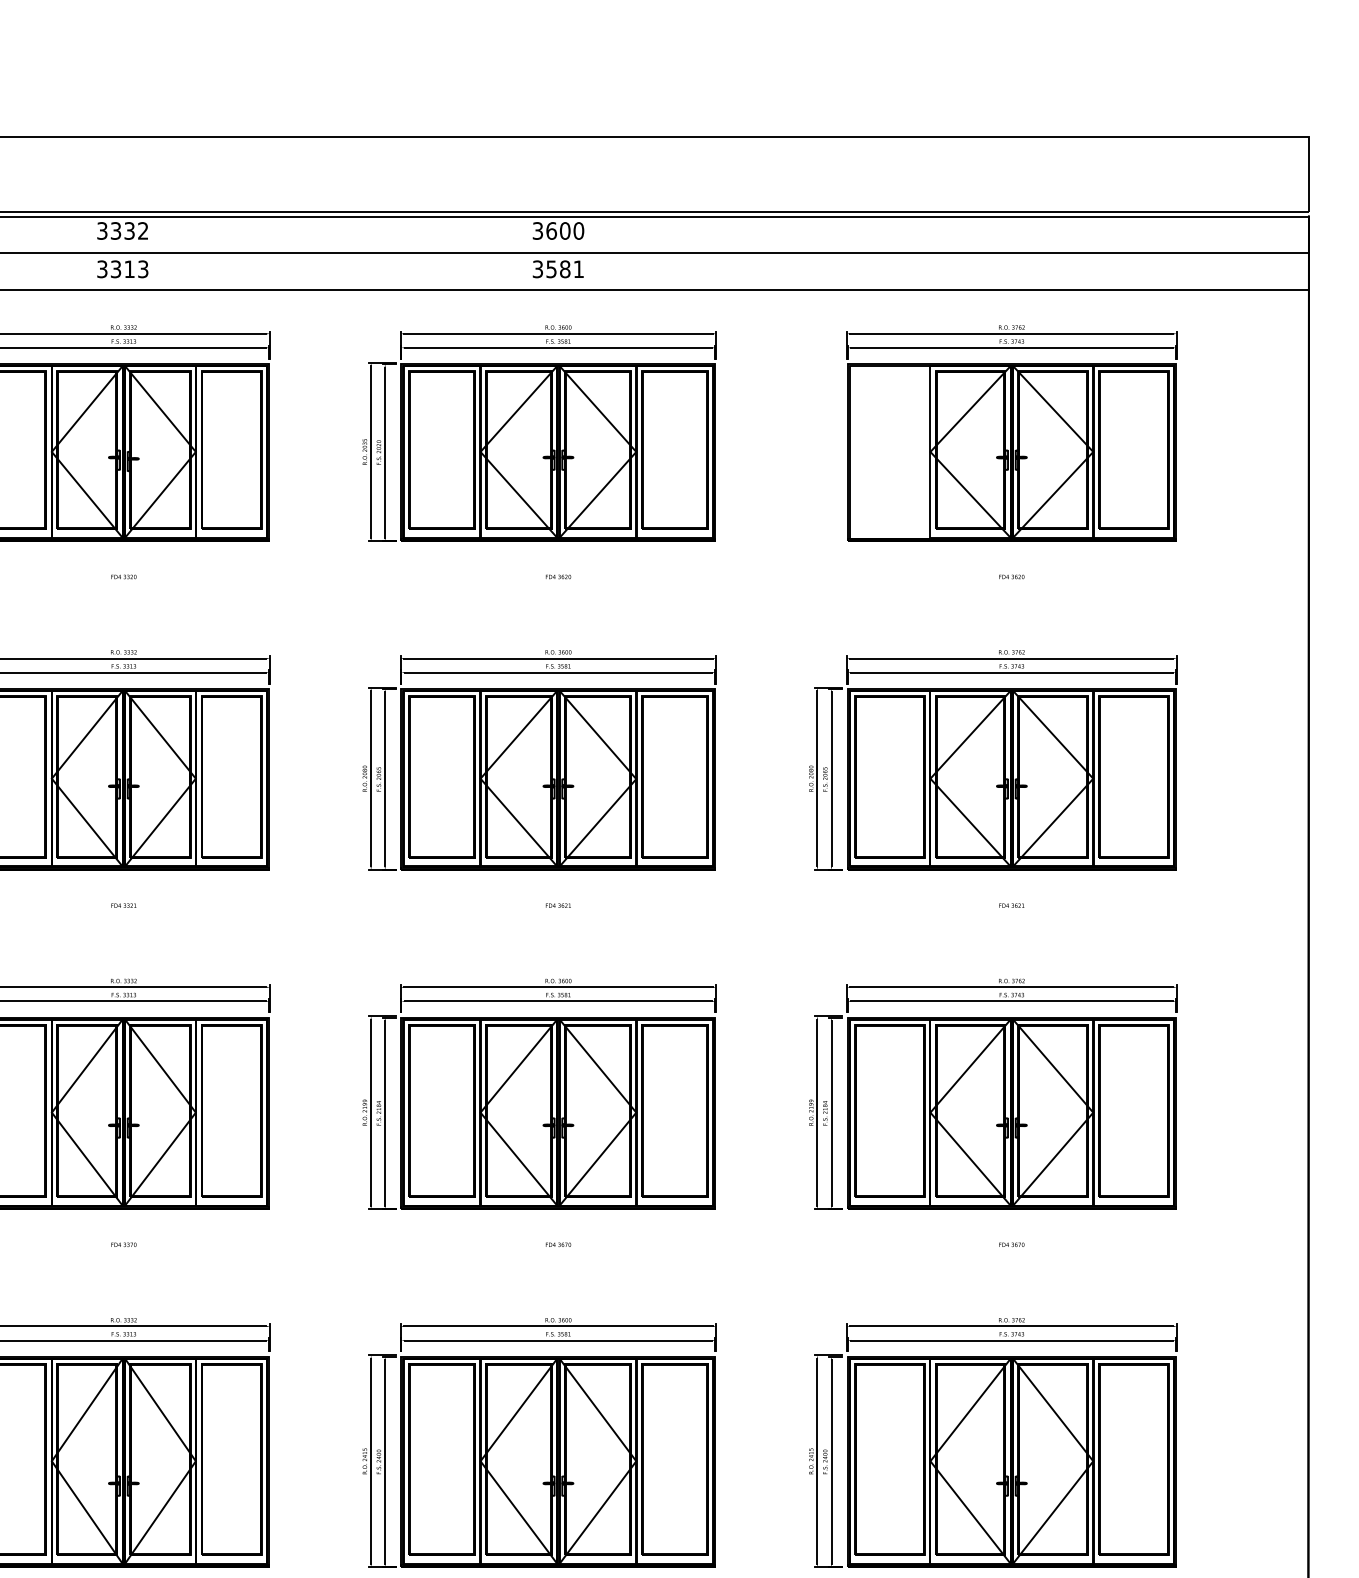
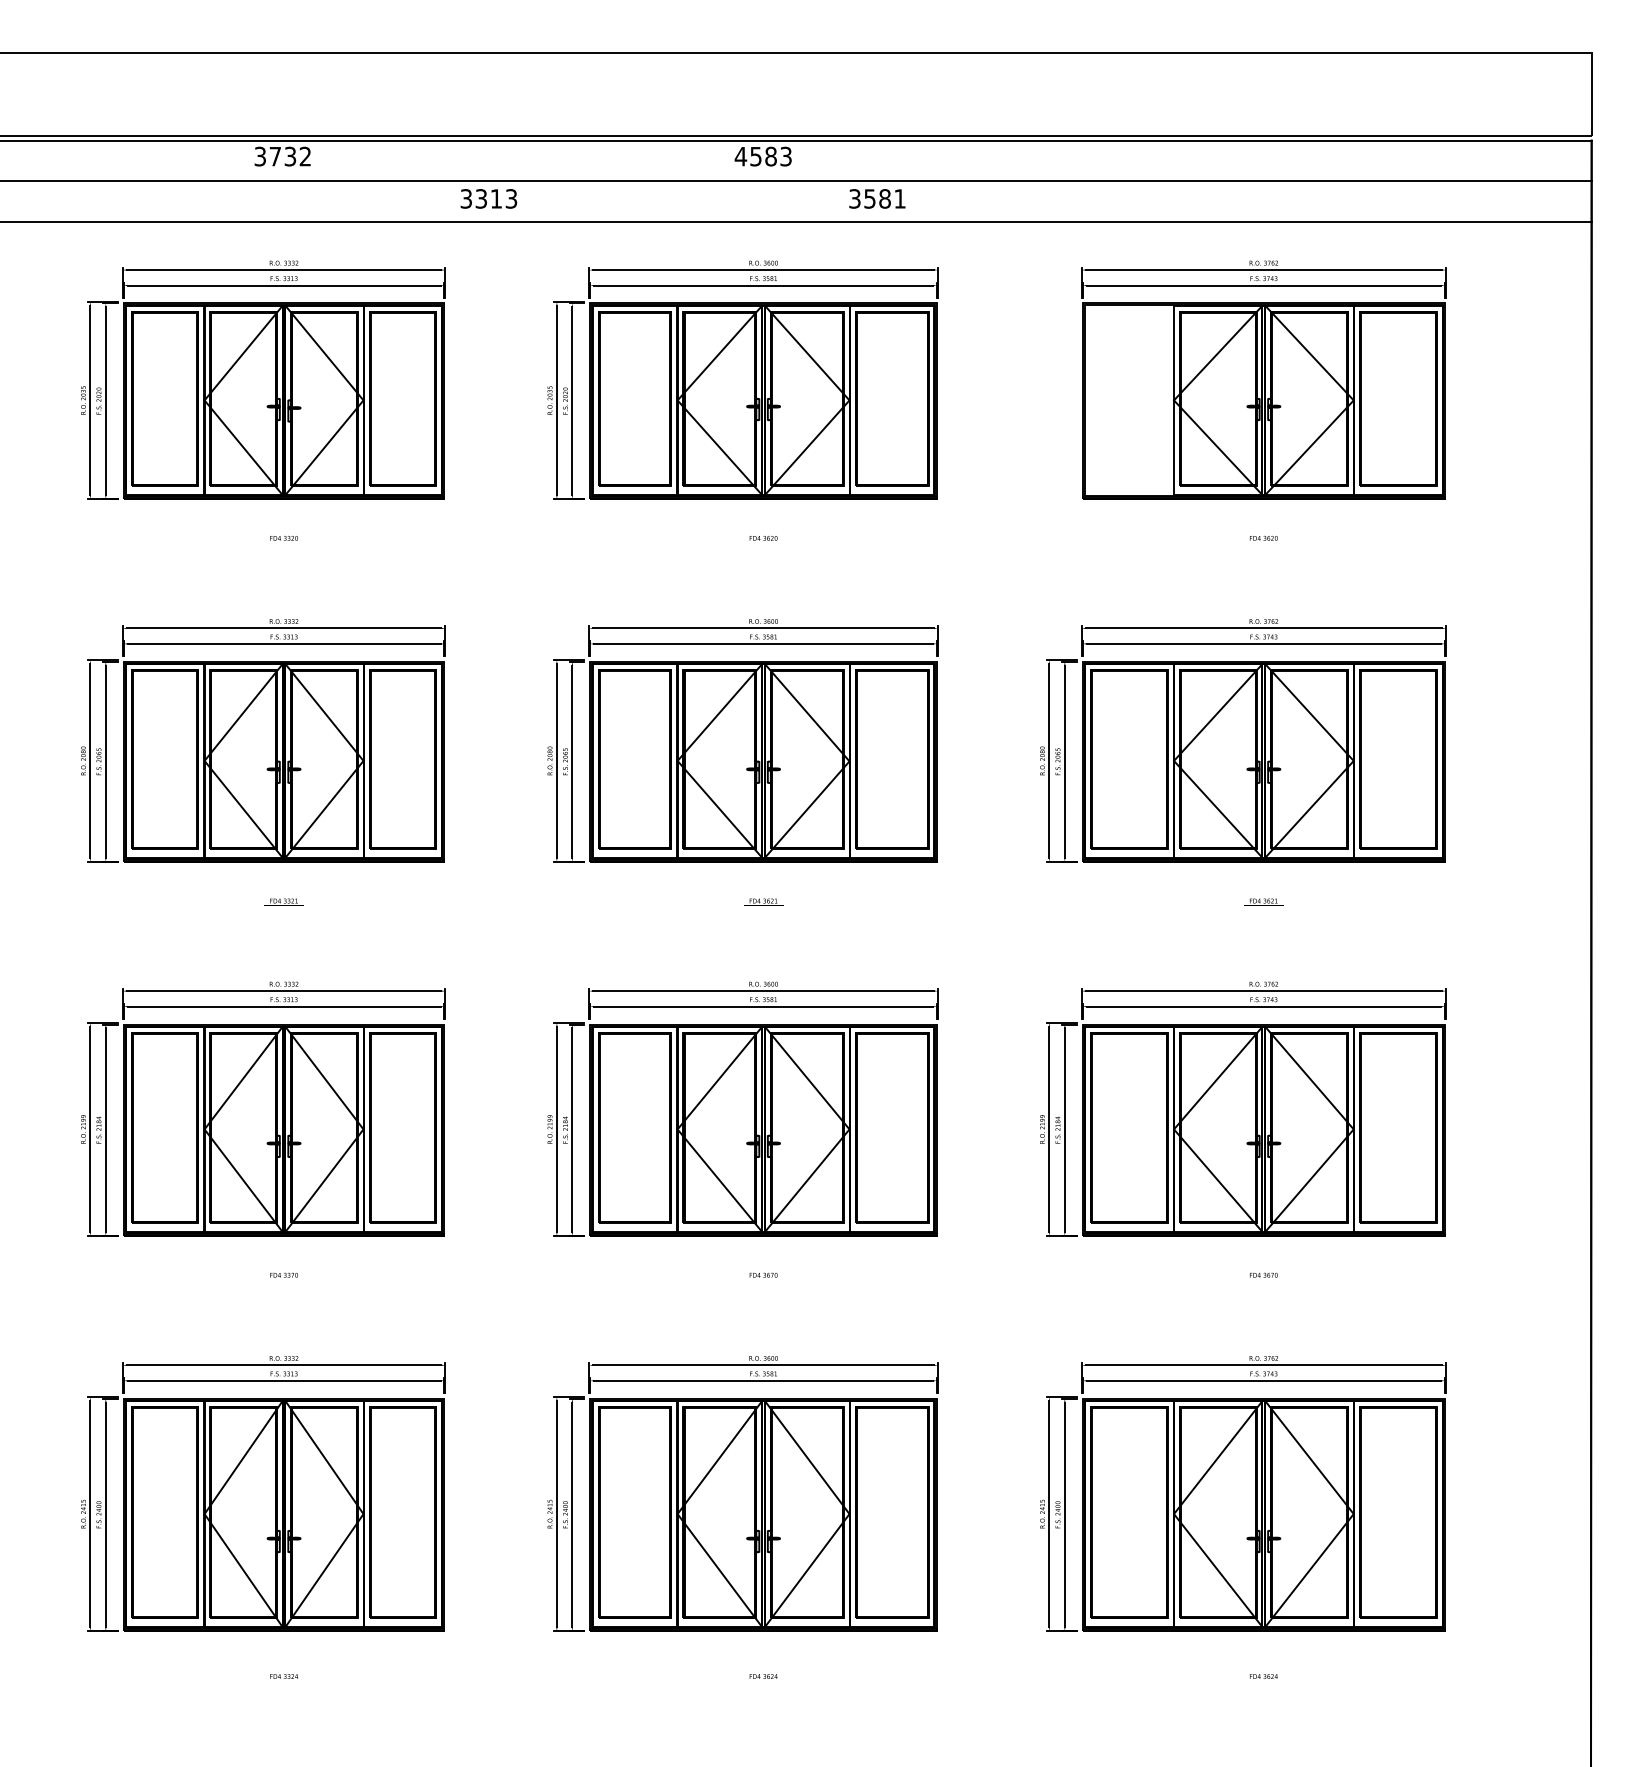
text: (115, 230) -> (274, 156), 3332 -> 3732
text: (558, 230) -> (763, 156), 3600 -> 4583
text: (122, 268) -> (488, 198), moved
text: (558, 268) -> (877, 198), moved

